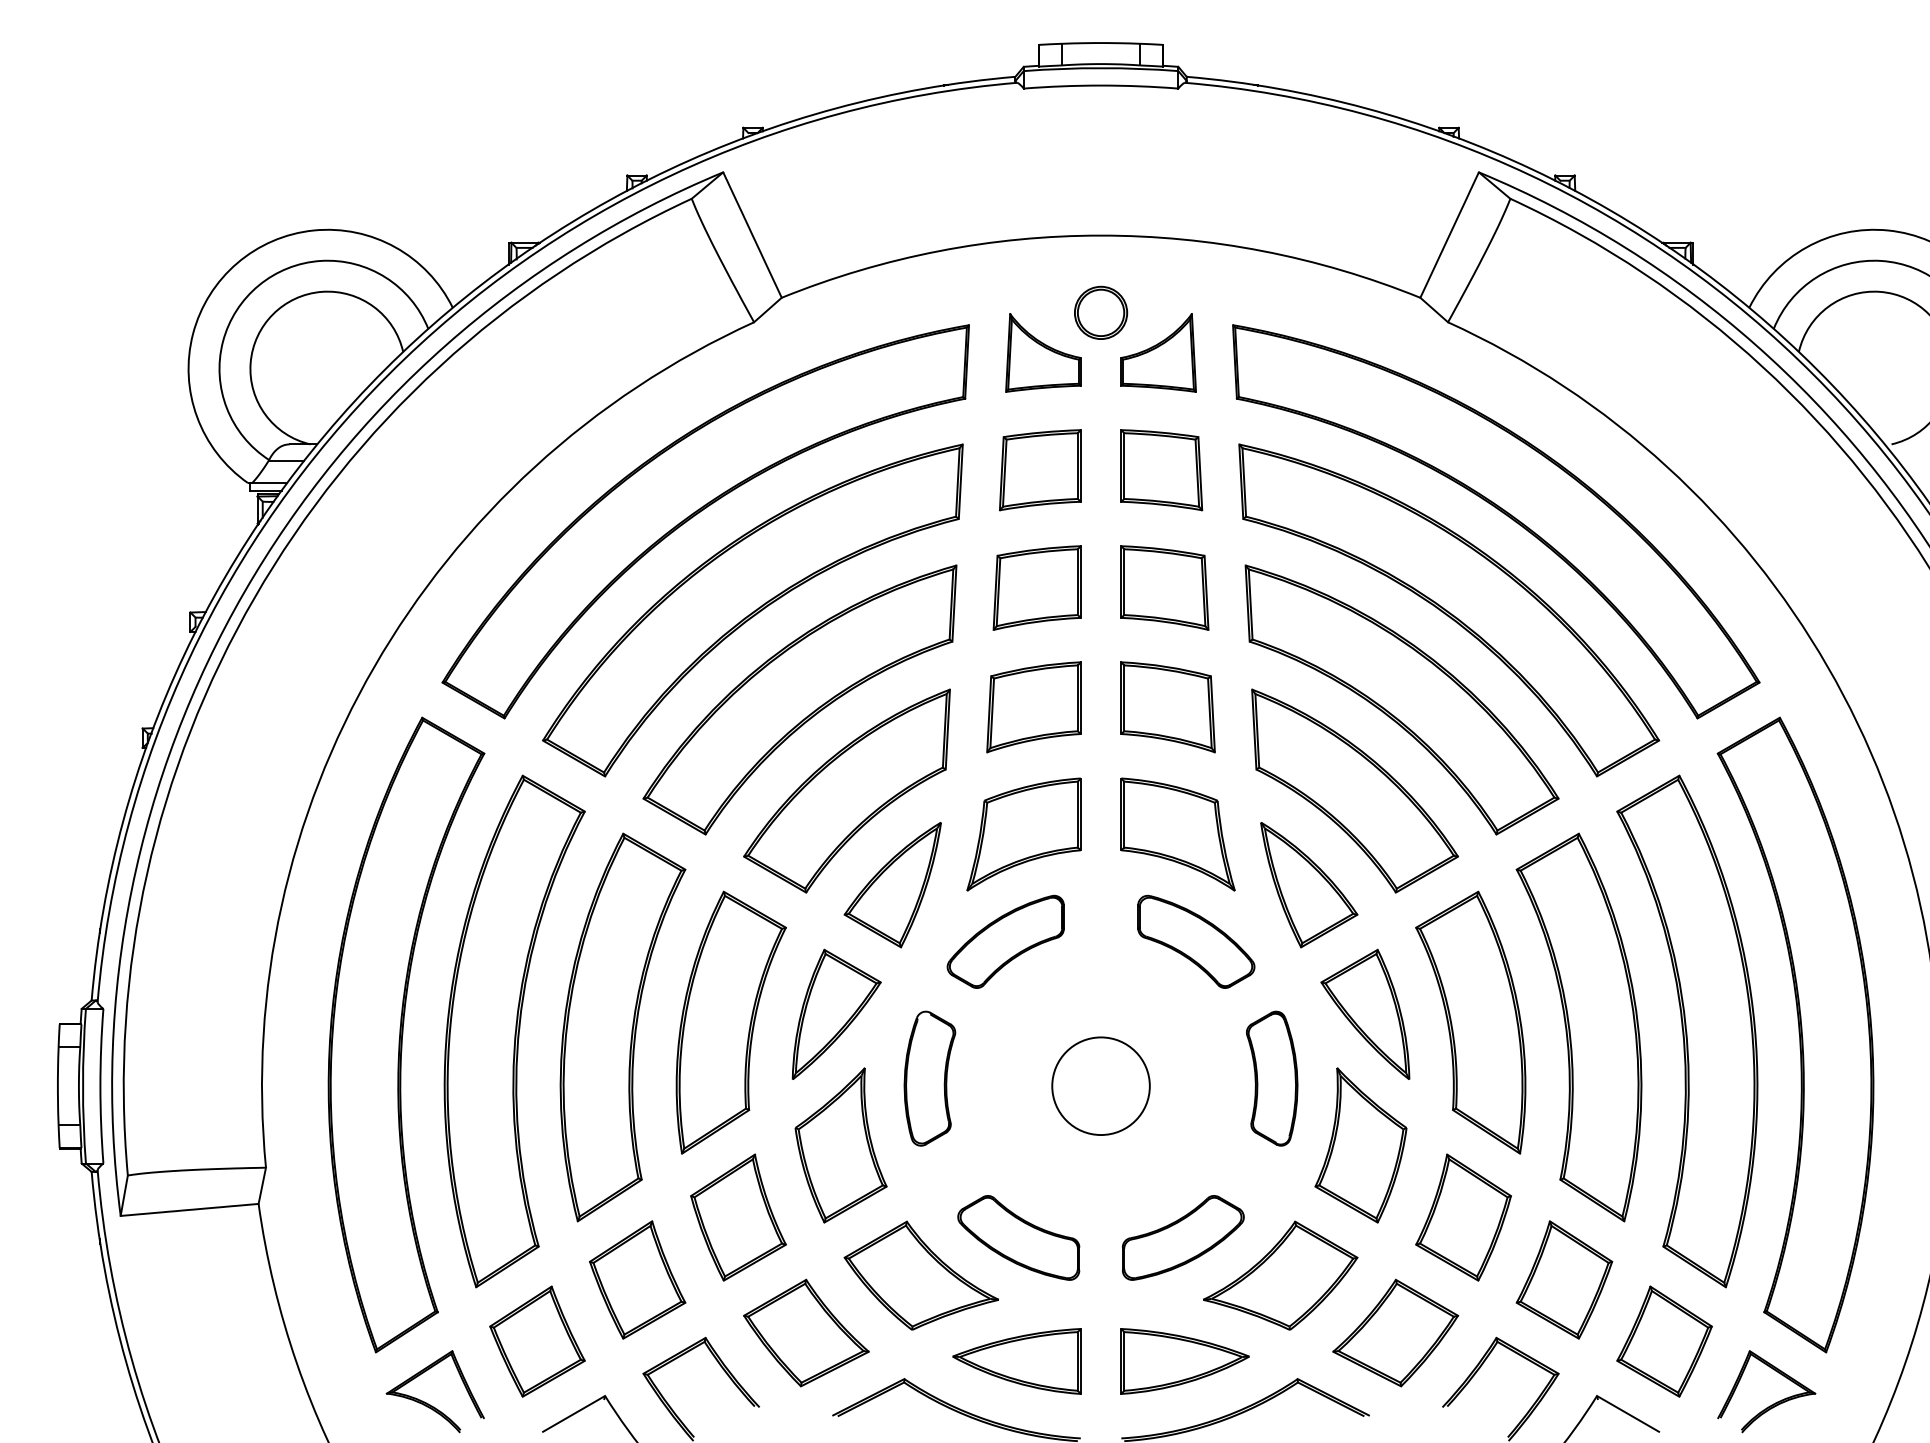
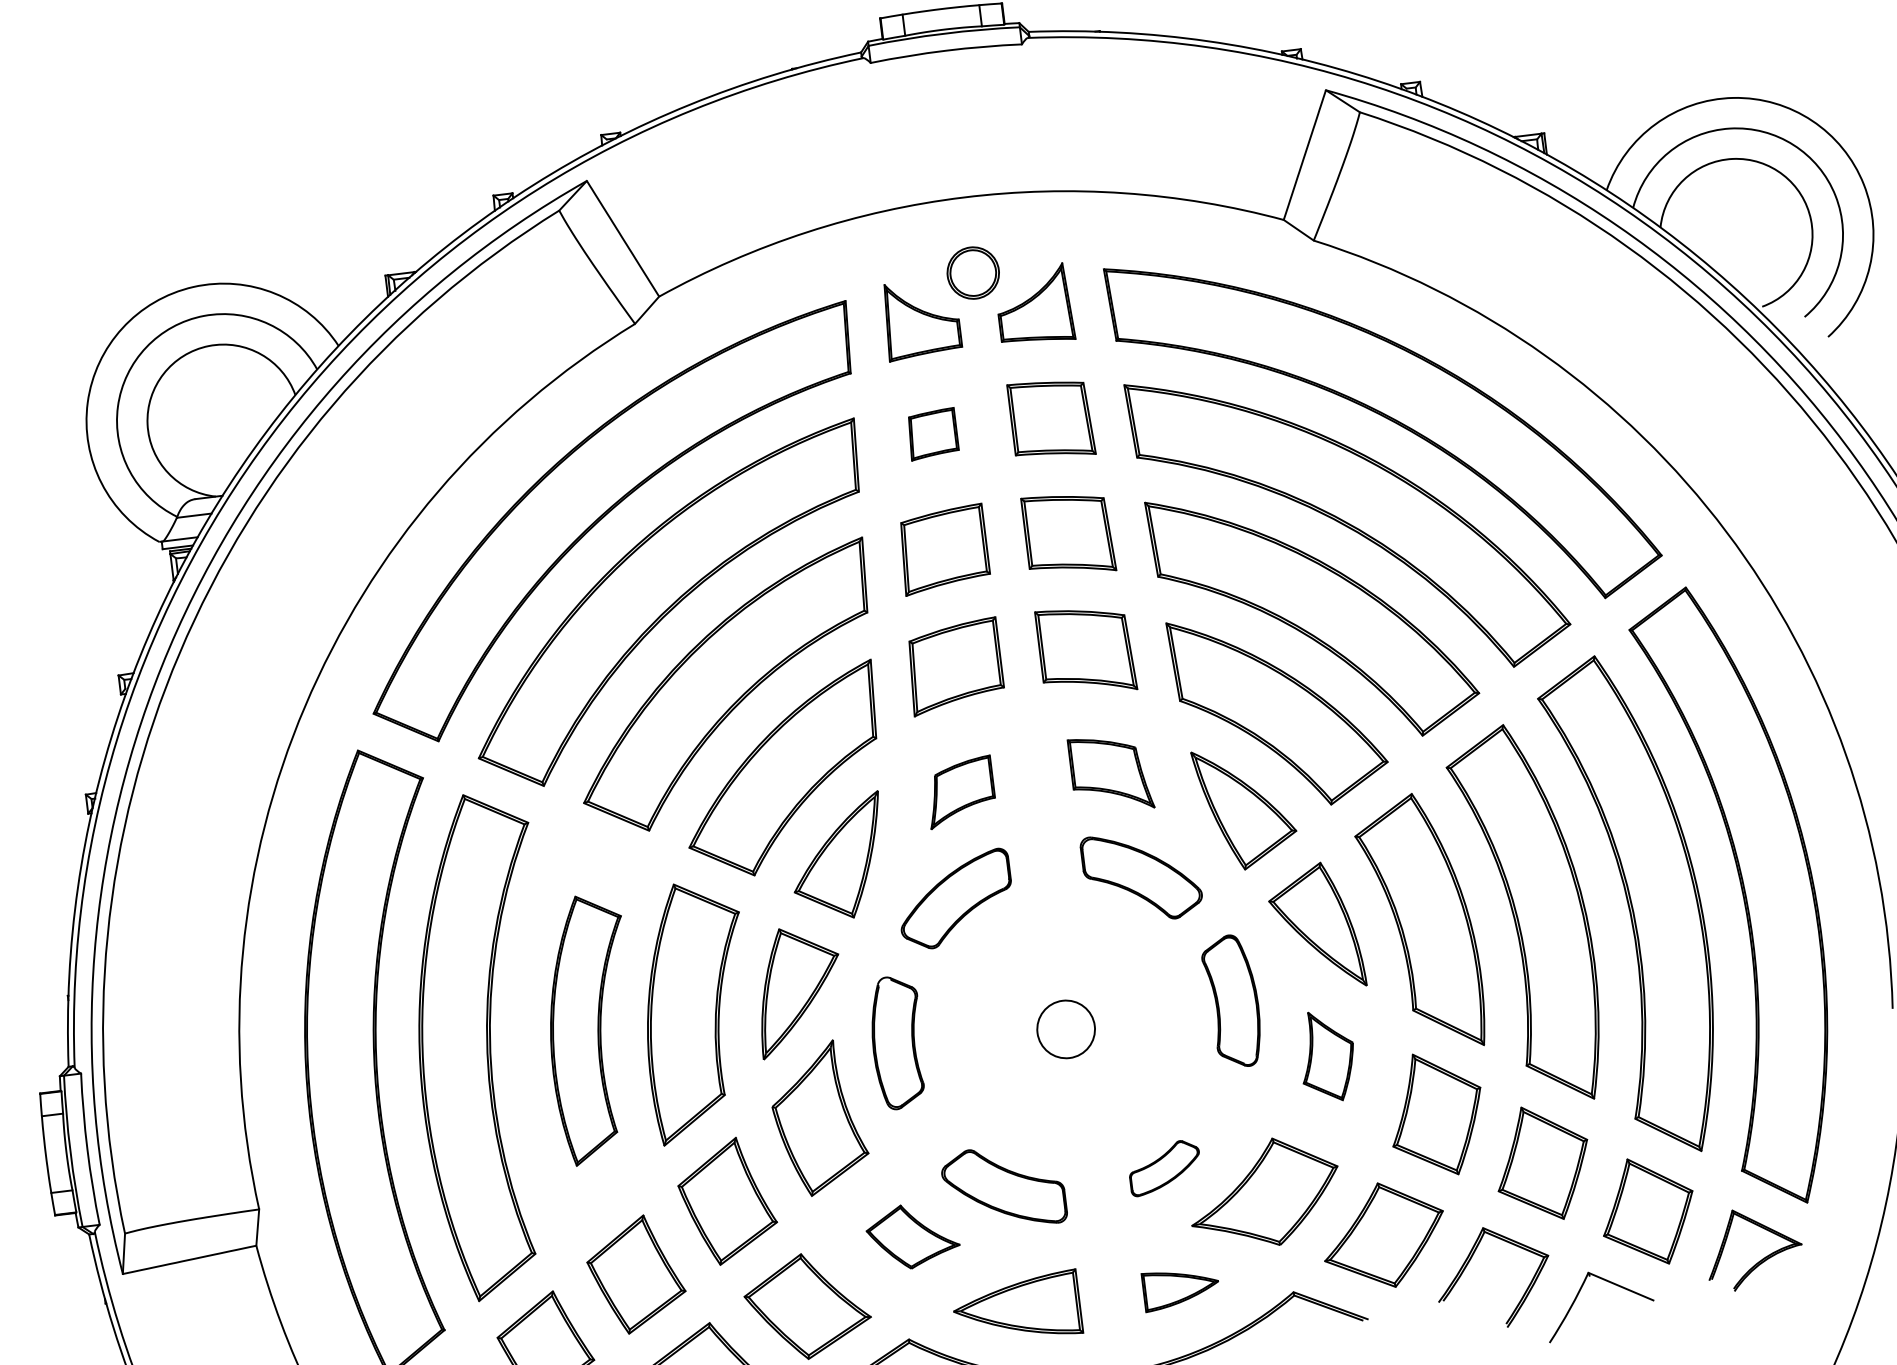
part: (1040, 470) -> (932, 434), size x0.6
part: (1023, 834) -> (960, 792), size x0.6
part: (1177, 834) -> (1110, 774), size x0.7
part: (622, 1027) -> (591, 1029), size x0.7
circle: (1100, 1086) -> (1065, 1029), size x0.6
part: (1360, 1145) -> (1327, 1056), size x0.6
part: (1183, 1237) -> (1164, 1167), size x0.6
part: (920, 1275) -> (912, 1236), size x0.6
part: (1184, 1361) -> (1180, 1288), size x0.6

